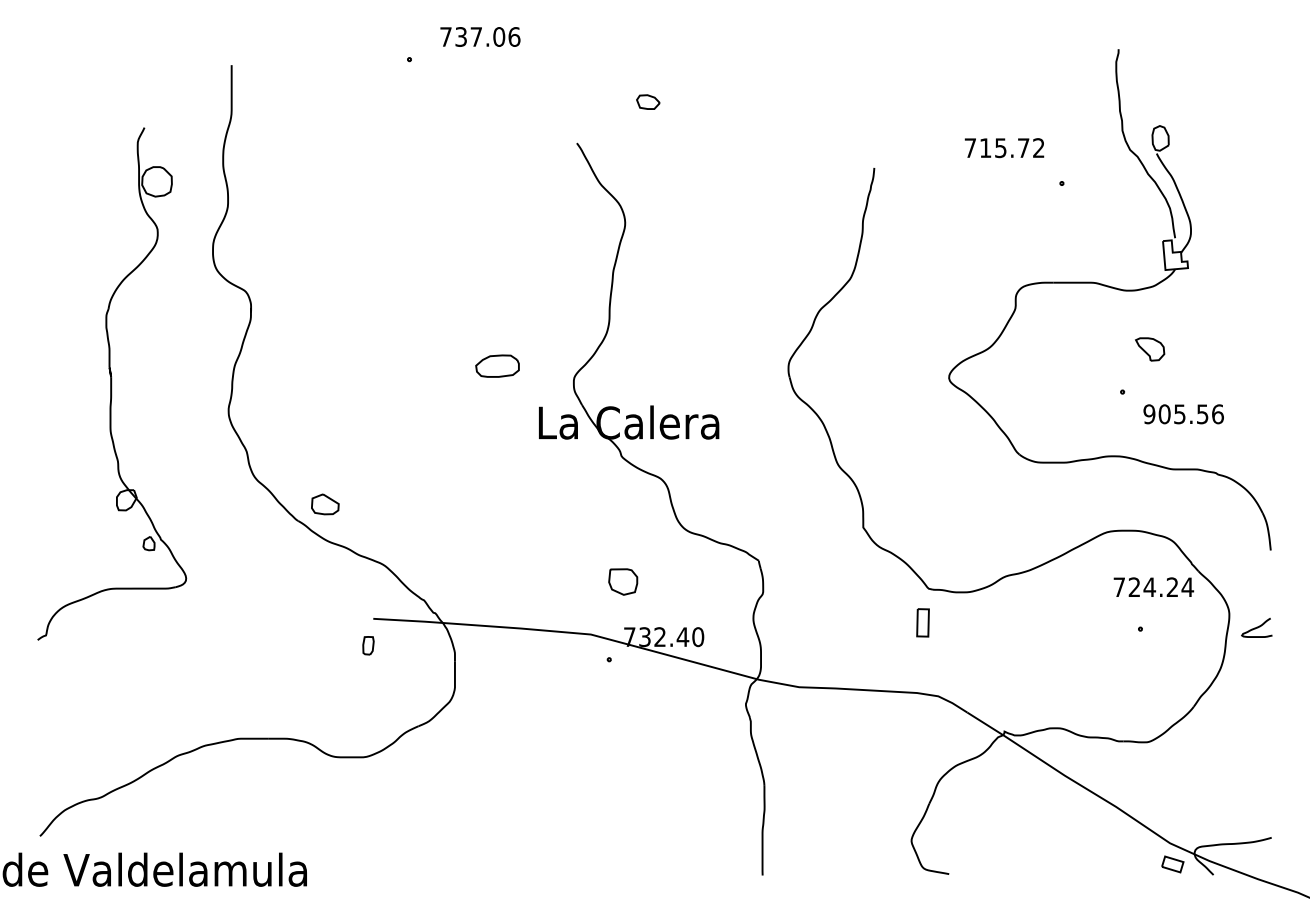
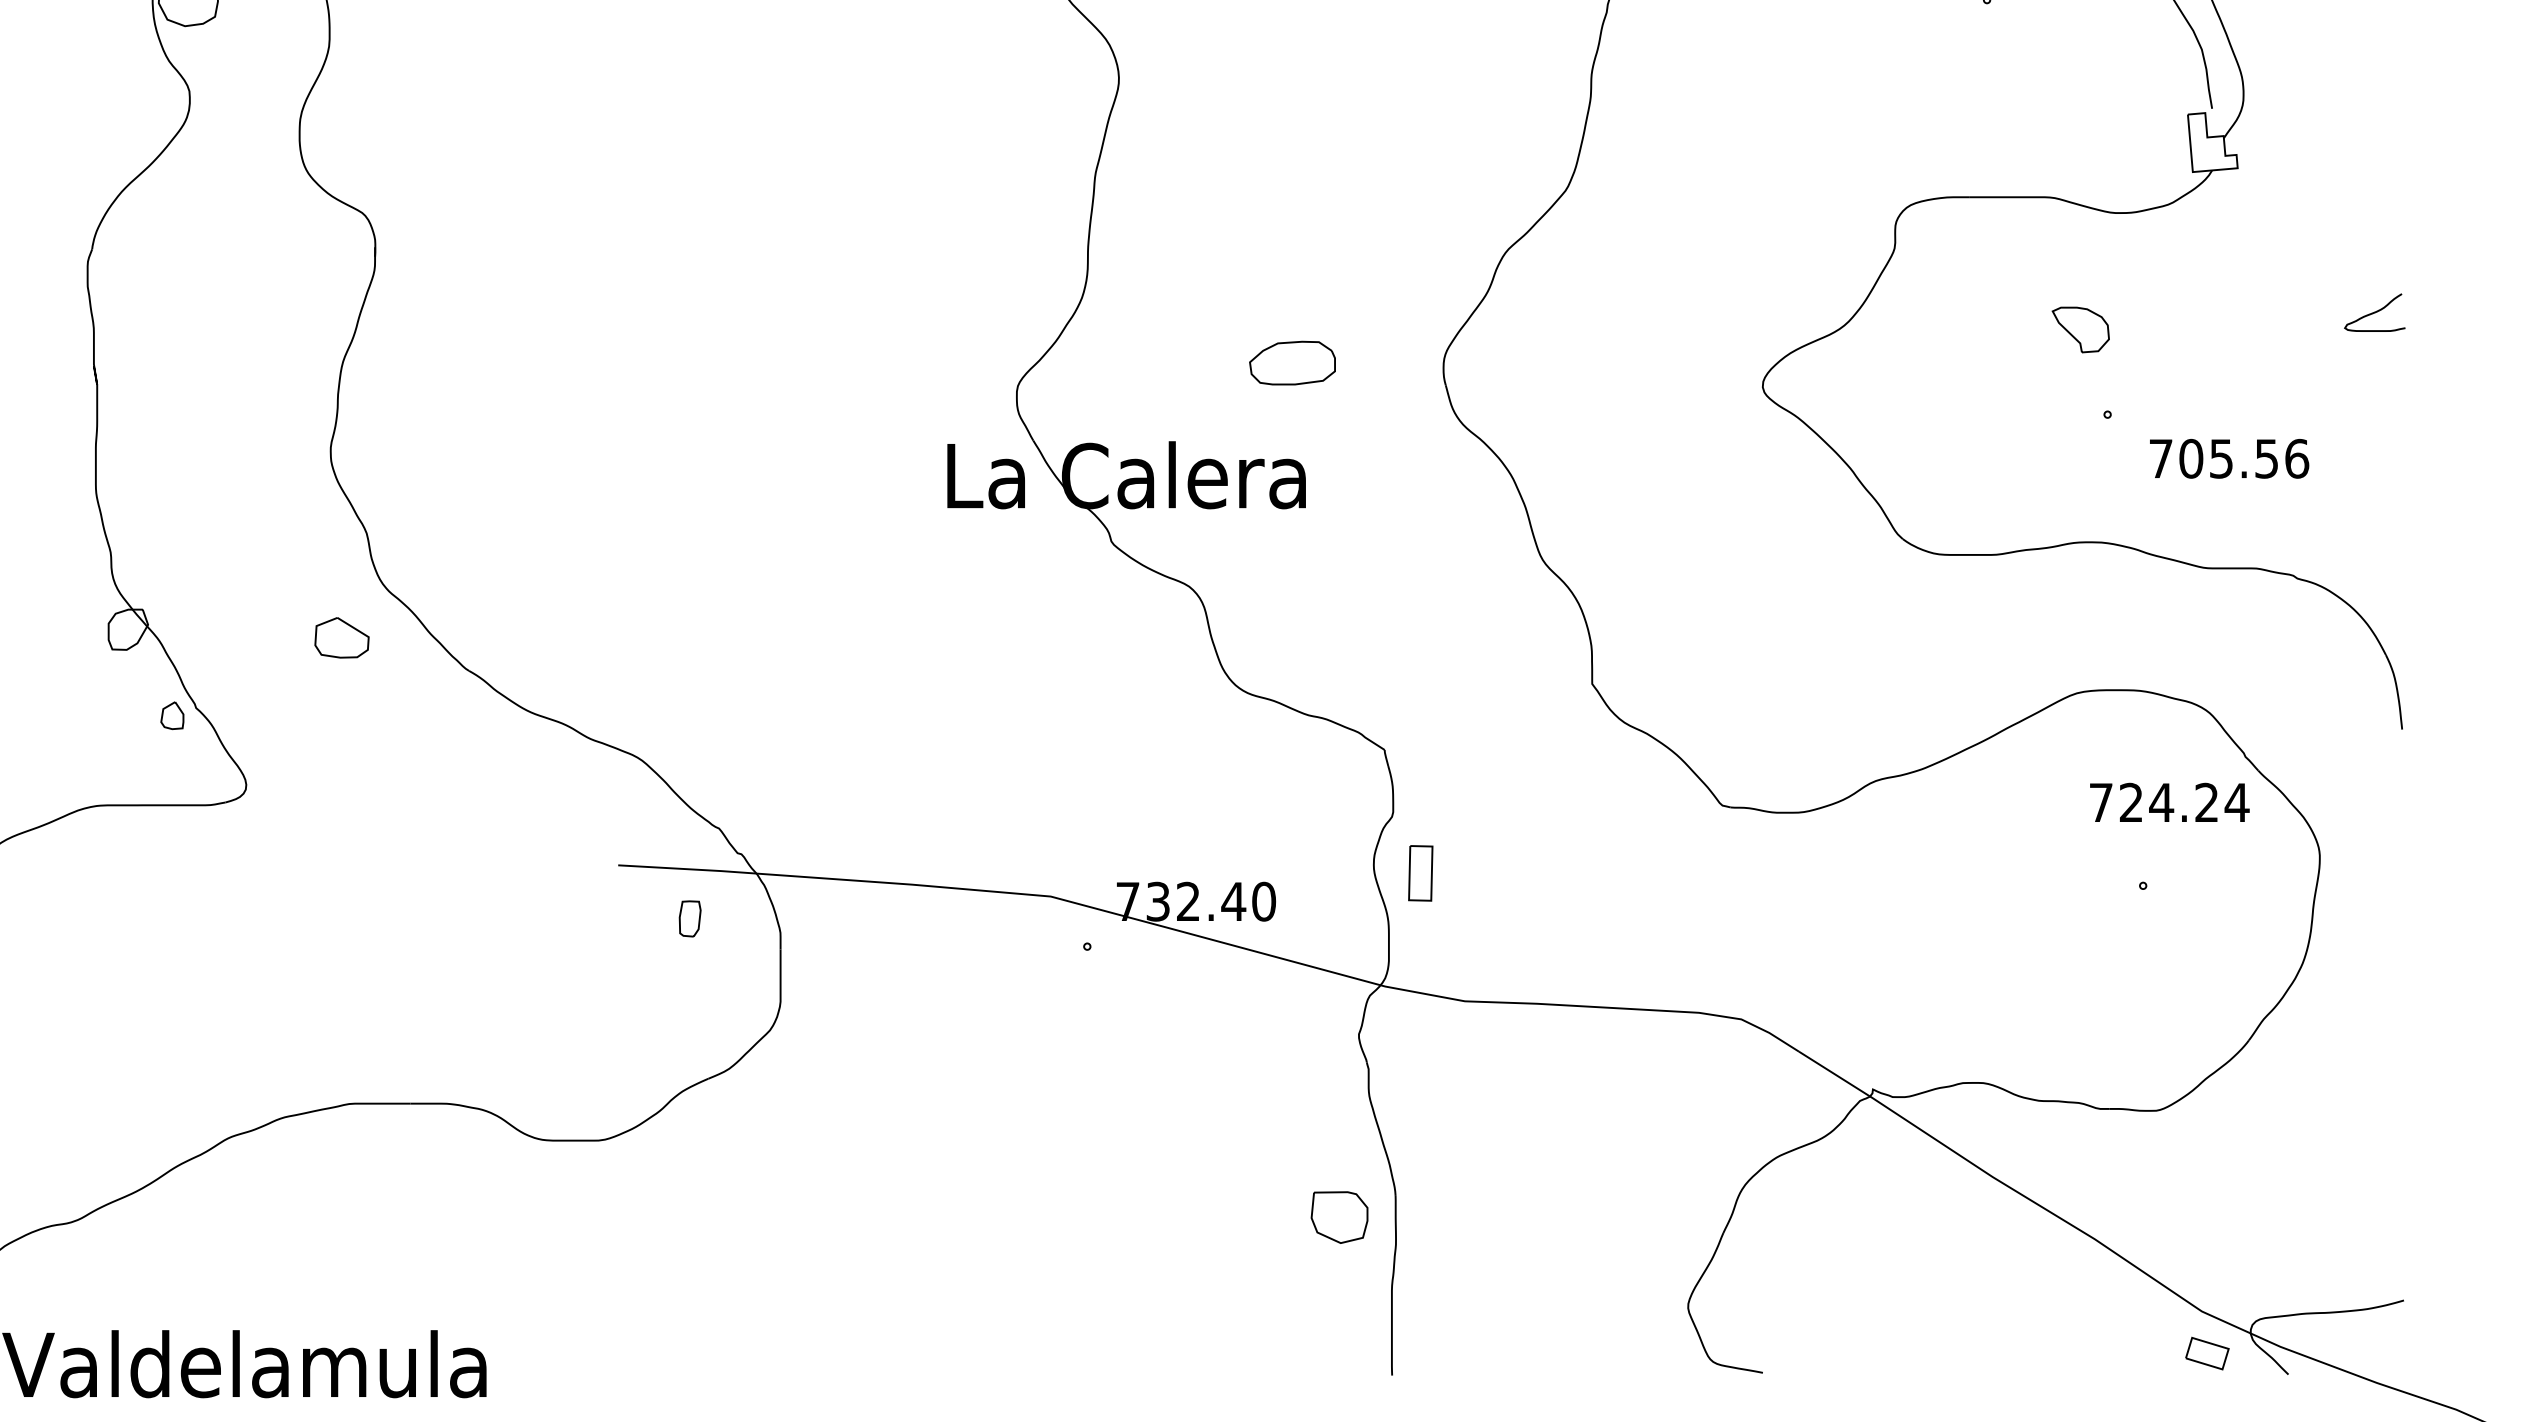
part: (1150, 349) -> (2081, 329), moved
part: (497, 365) -> (1292, 361), moved
text: (1149, 414) -> (2161, 459), 905.56 -> 705.56
part: (325, 504) -> (342, 638), moved
part: (623, 581) -> (1340, 1216), moved
part: (922, 622) -> (1419, 872), moved
curve: (1256, 627) -> (2373, 312), moved
part: (368, 645) -> (690, 918), moved

